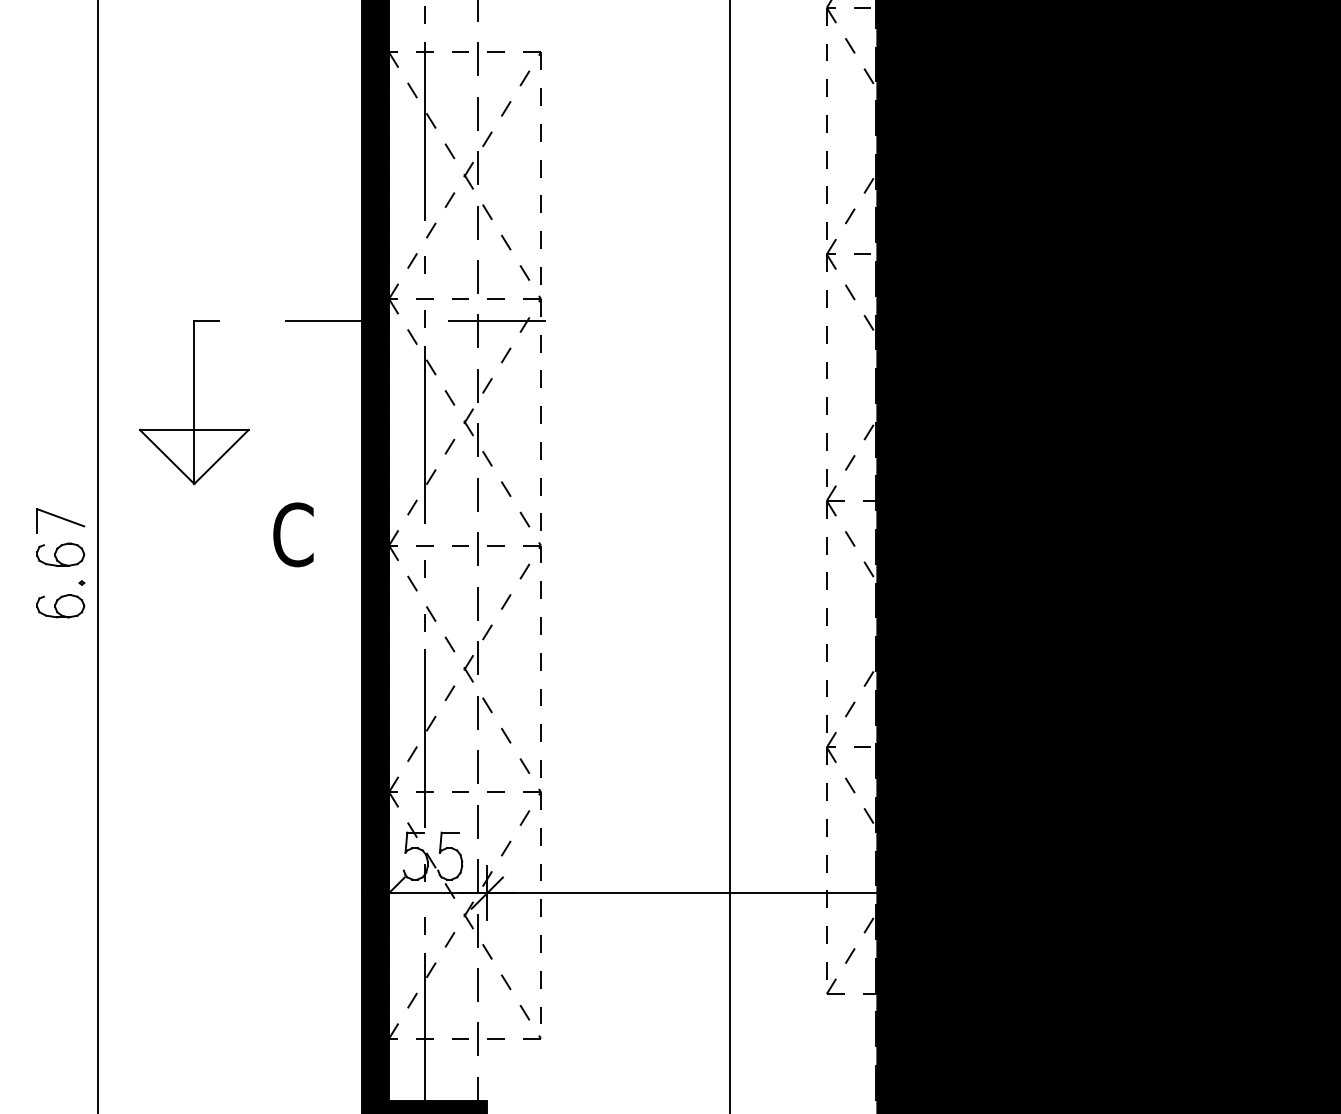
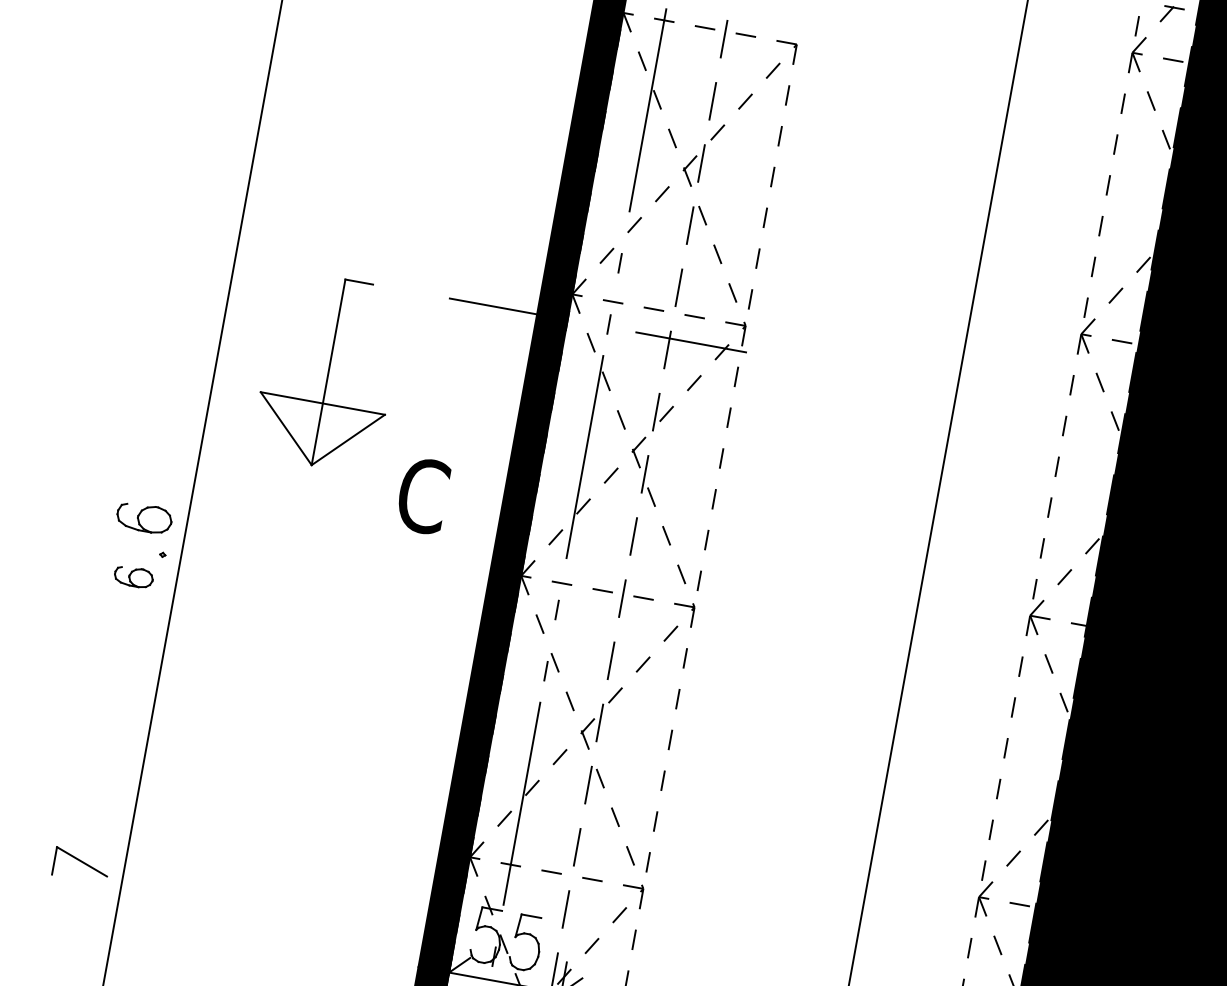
part: (60, 520) -> (81, 864), moved
text: (293, 534) -> (423, 495), moved
part: (60, 606) -> (133, 577), size x0.7

